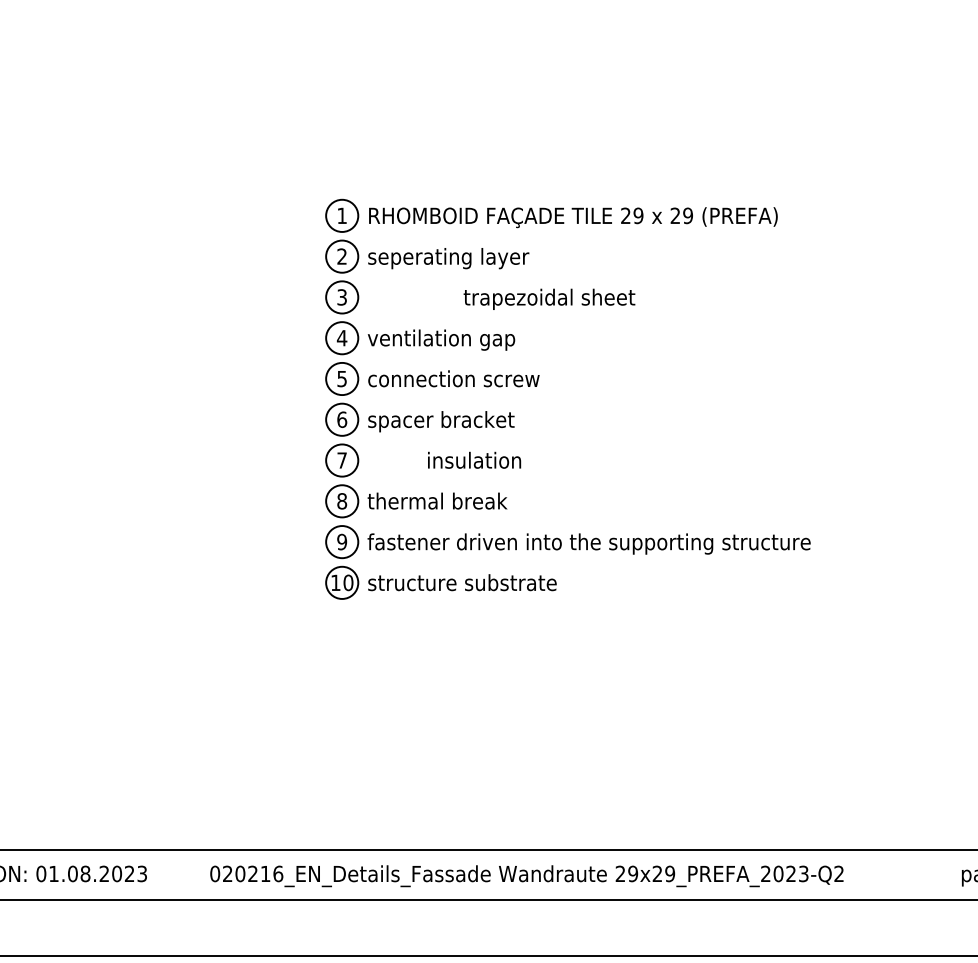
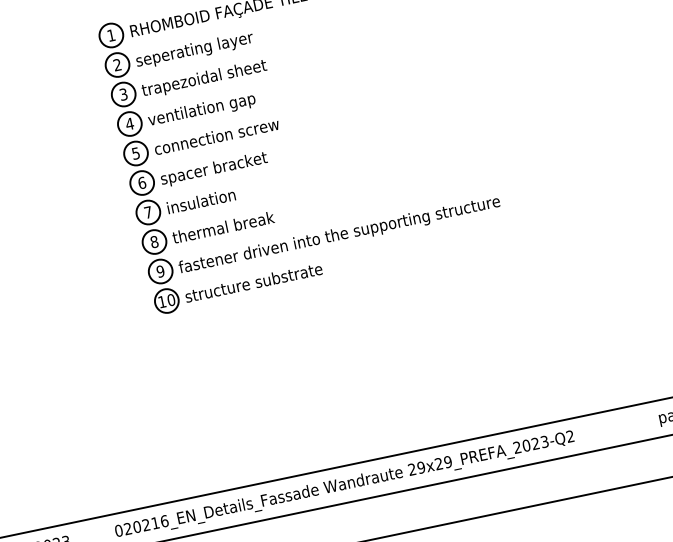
text: (549, 298) -> (204, 78), moved
text: (474, 459) -> (201, 200), moved

